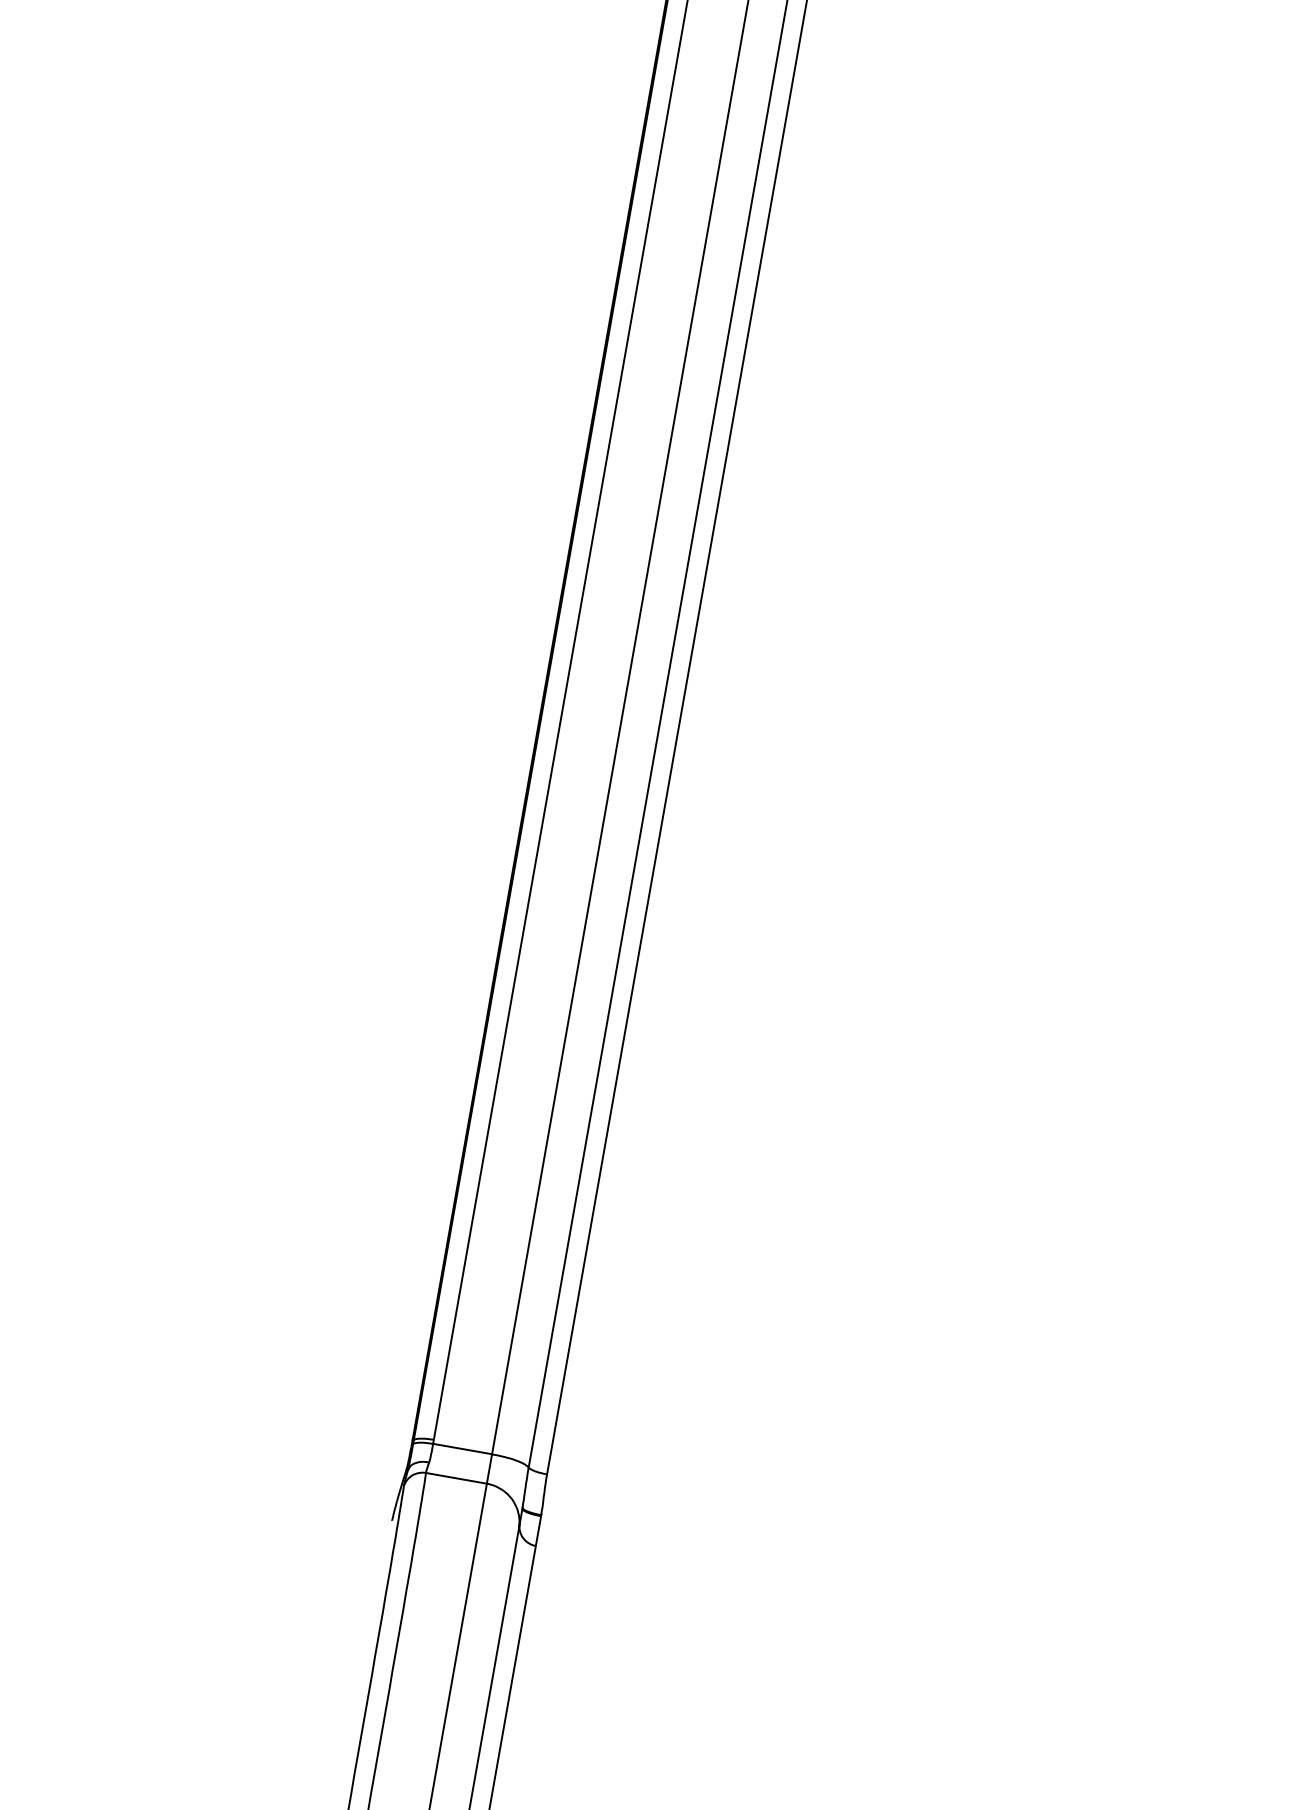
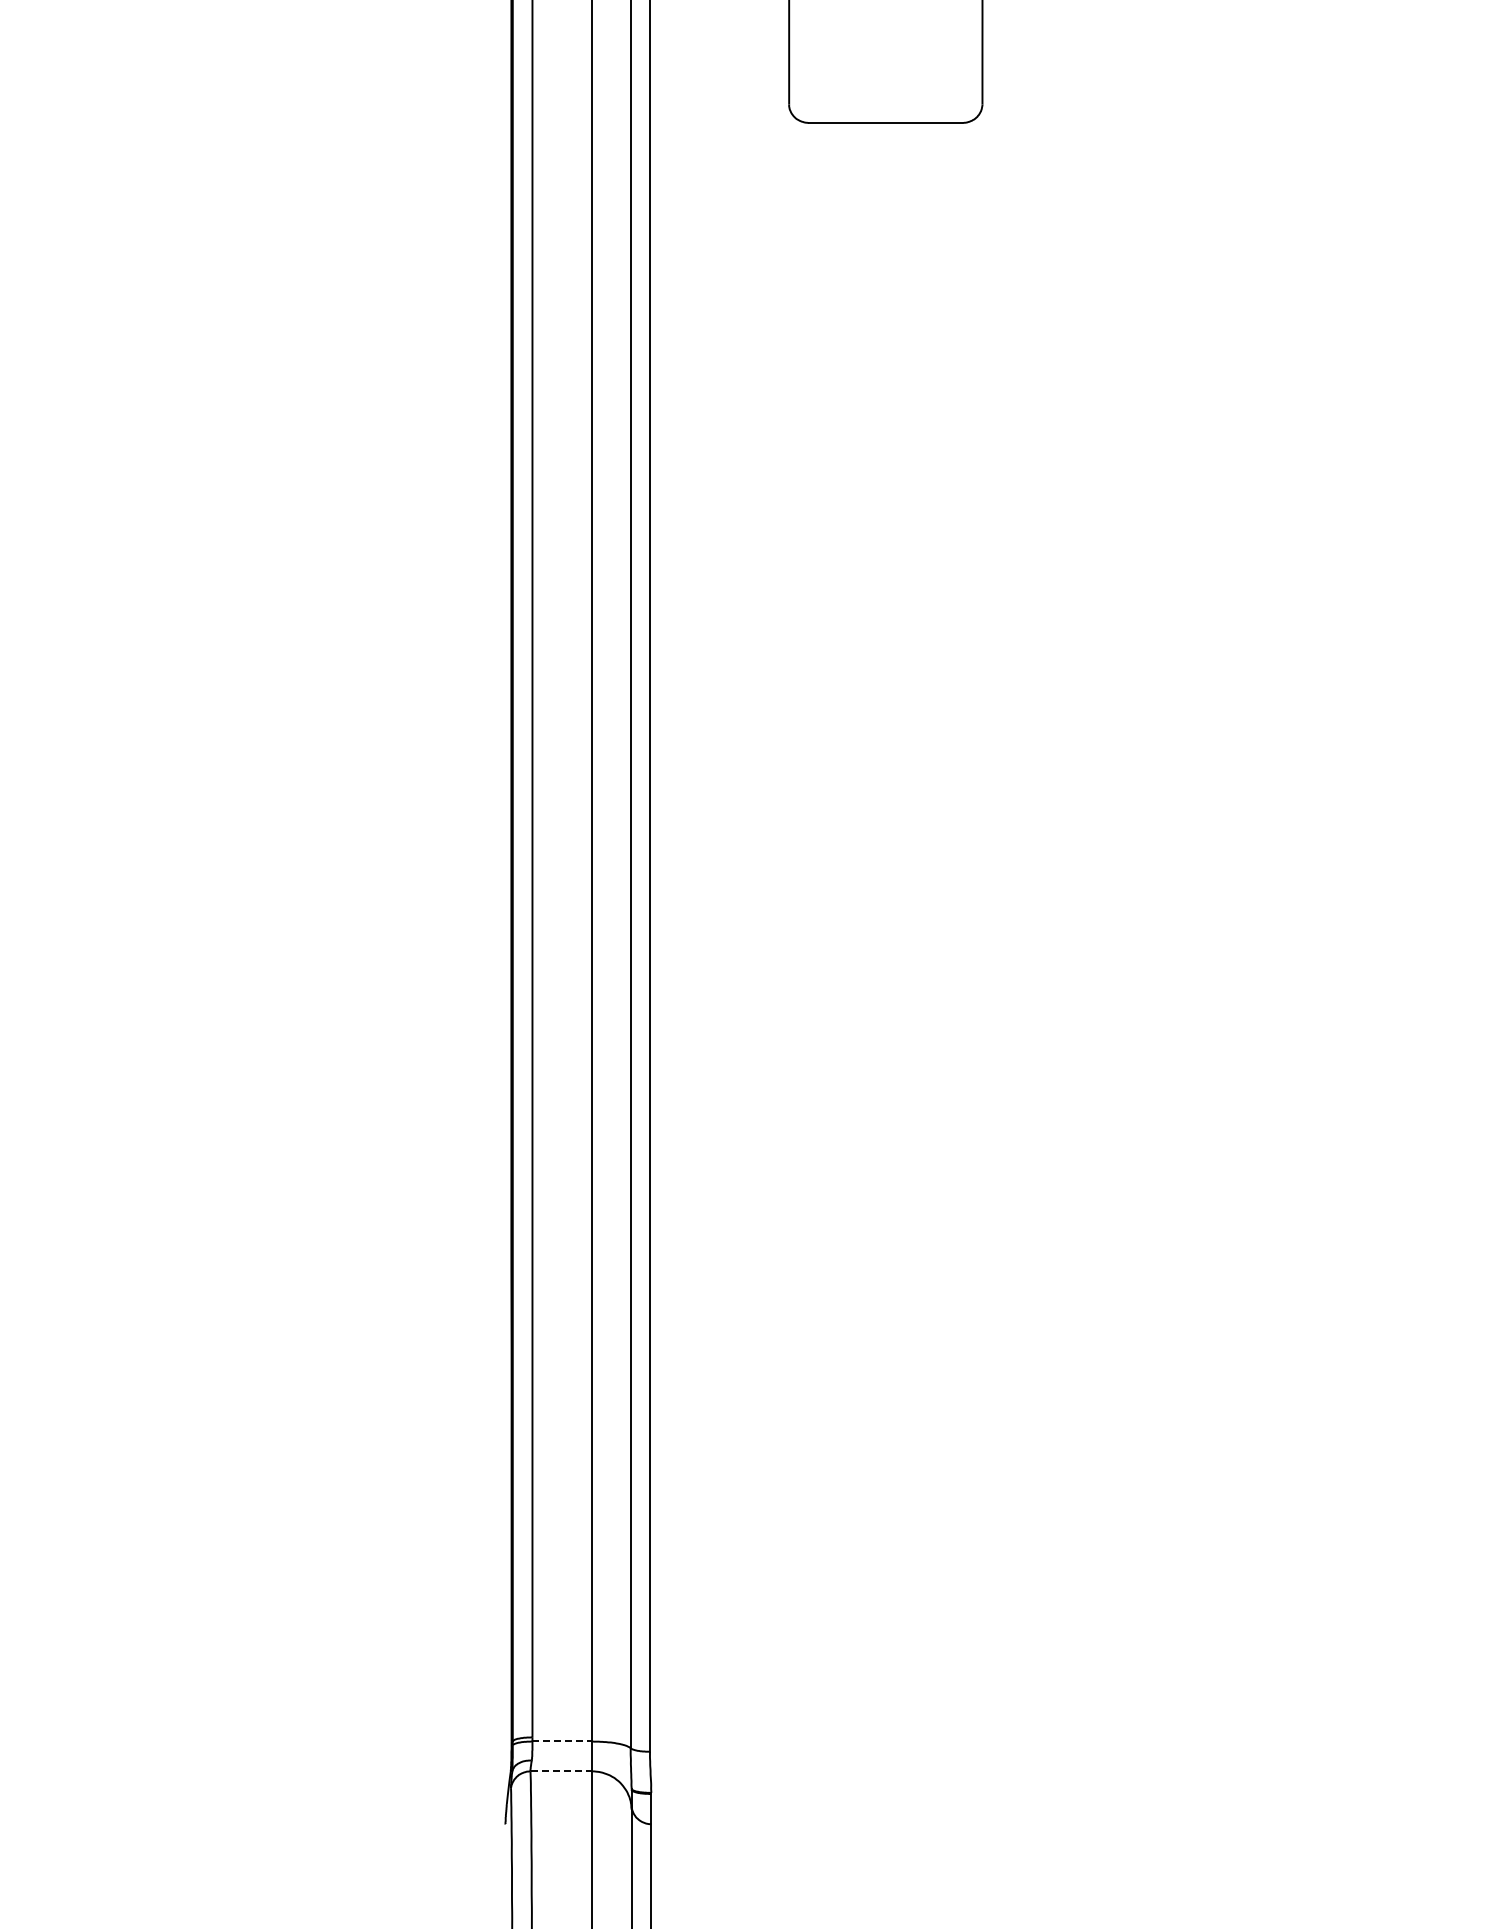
line: (462, 1449) -> (562, 1741), solid -> dashed
line: (456, 1478) -> (561, 1771), solid -> dashed

